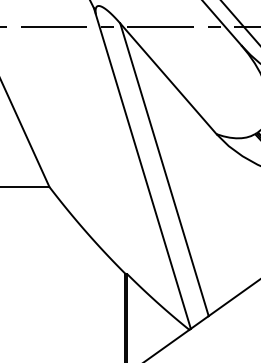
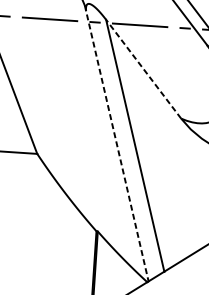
line: (168, 78) -> (143, 68), solid -> dashed
line: (142, 168) -> (116, 143), solid -> dashed

